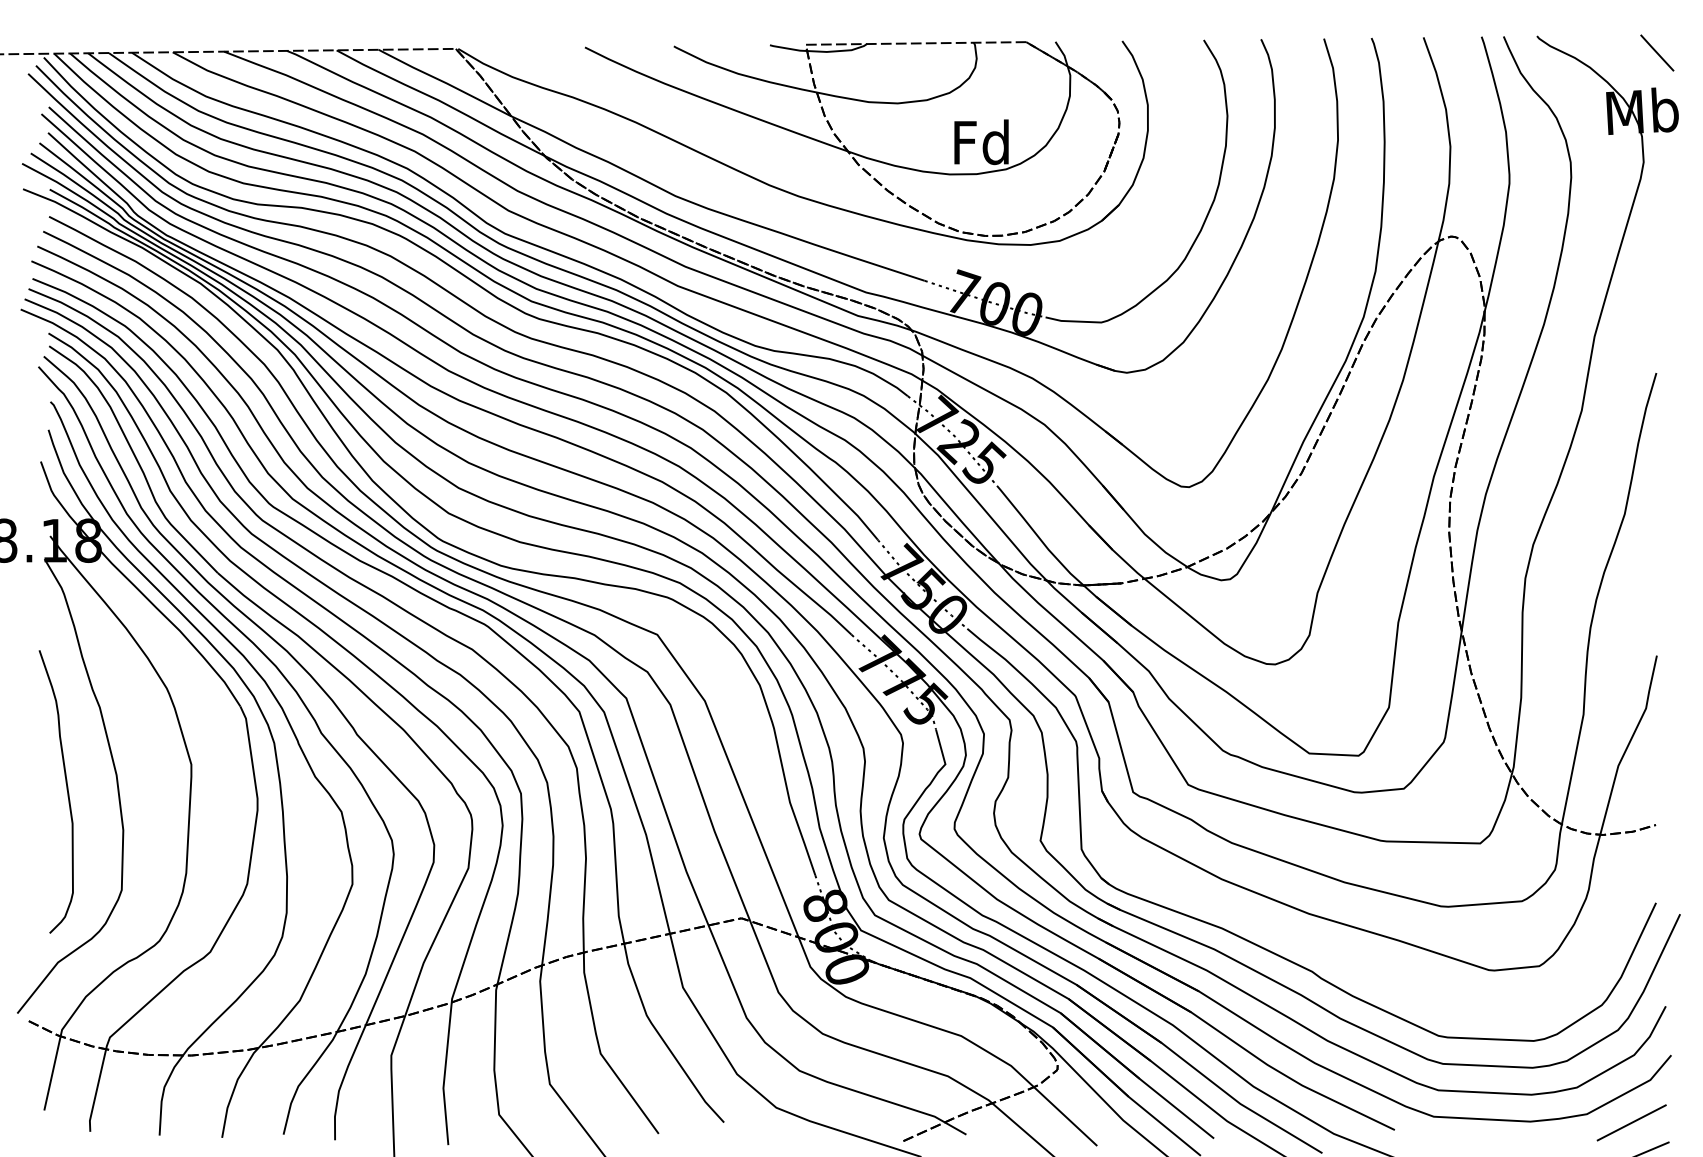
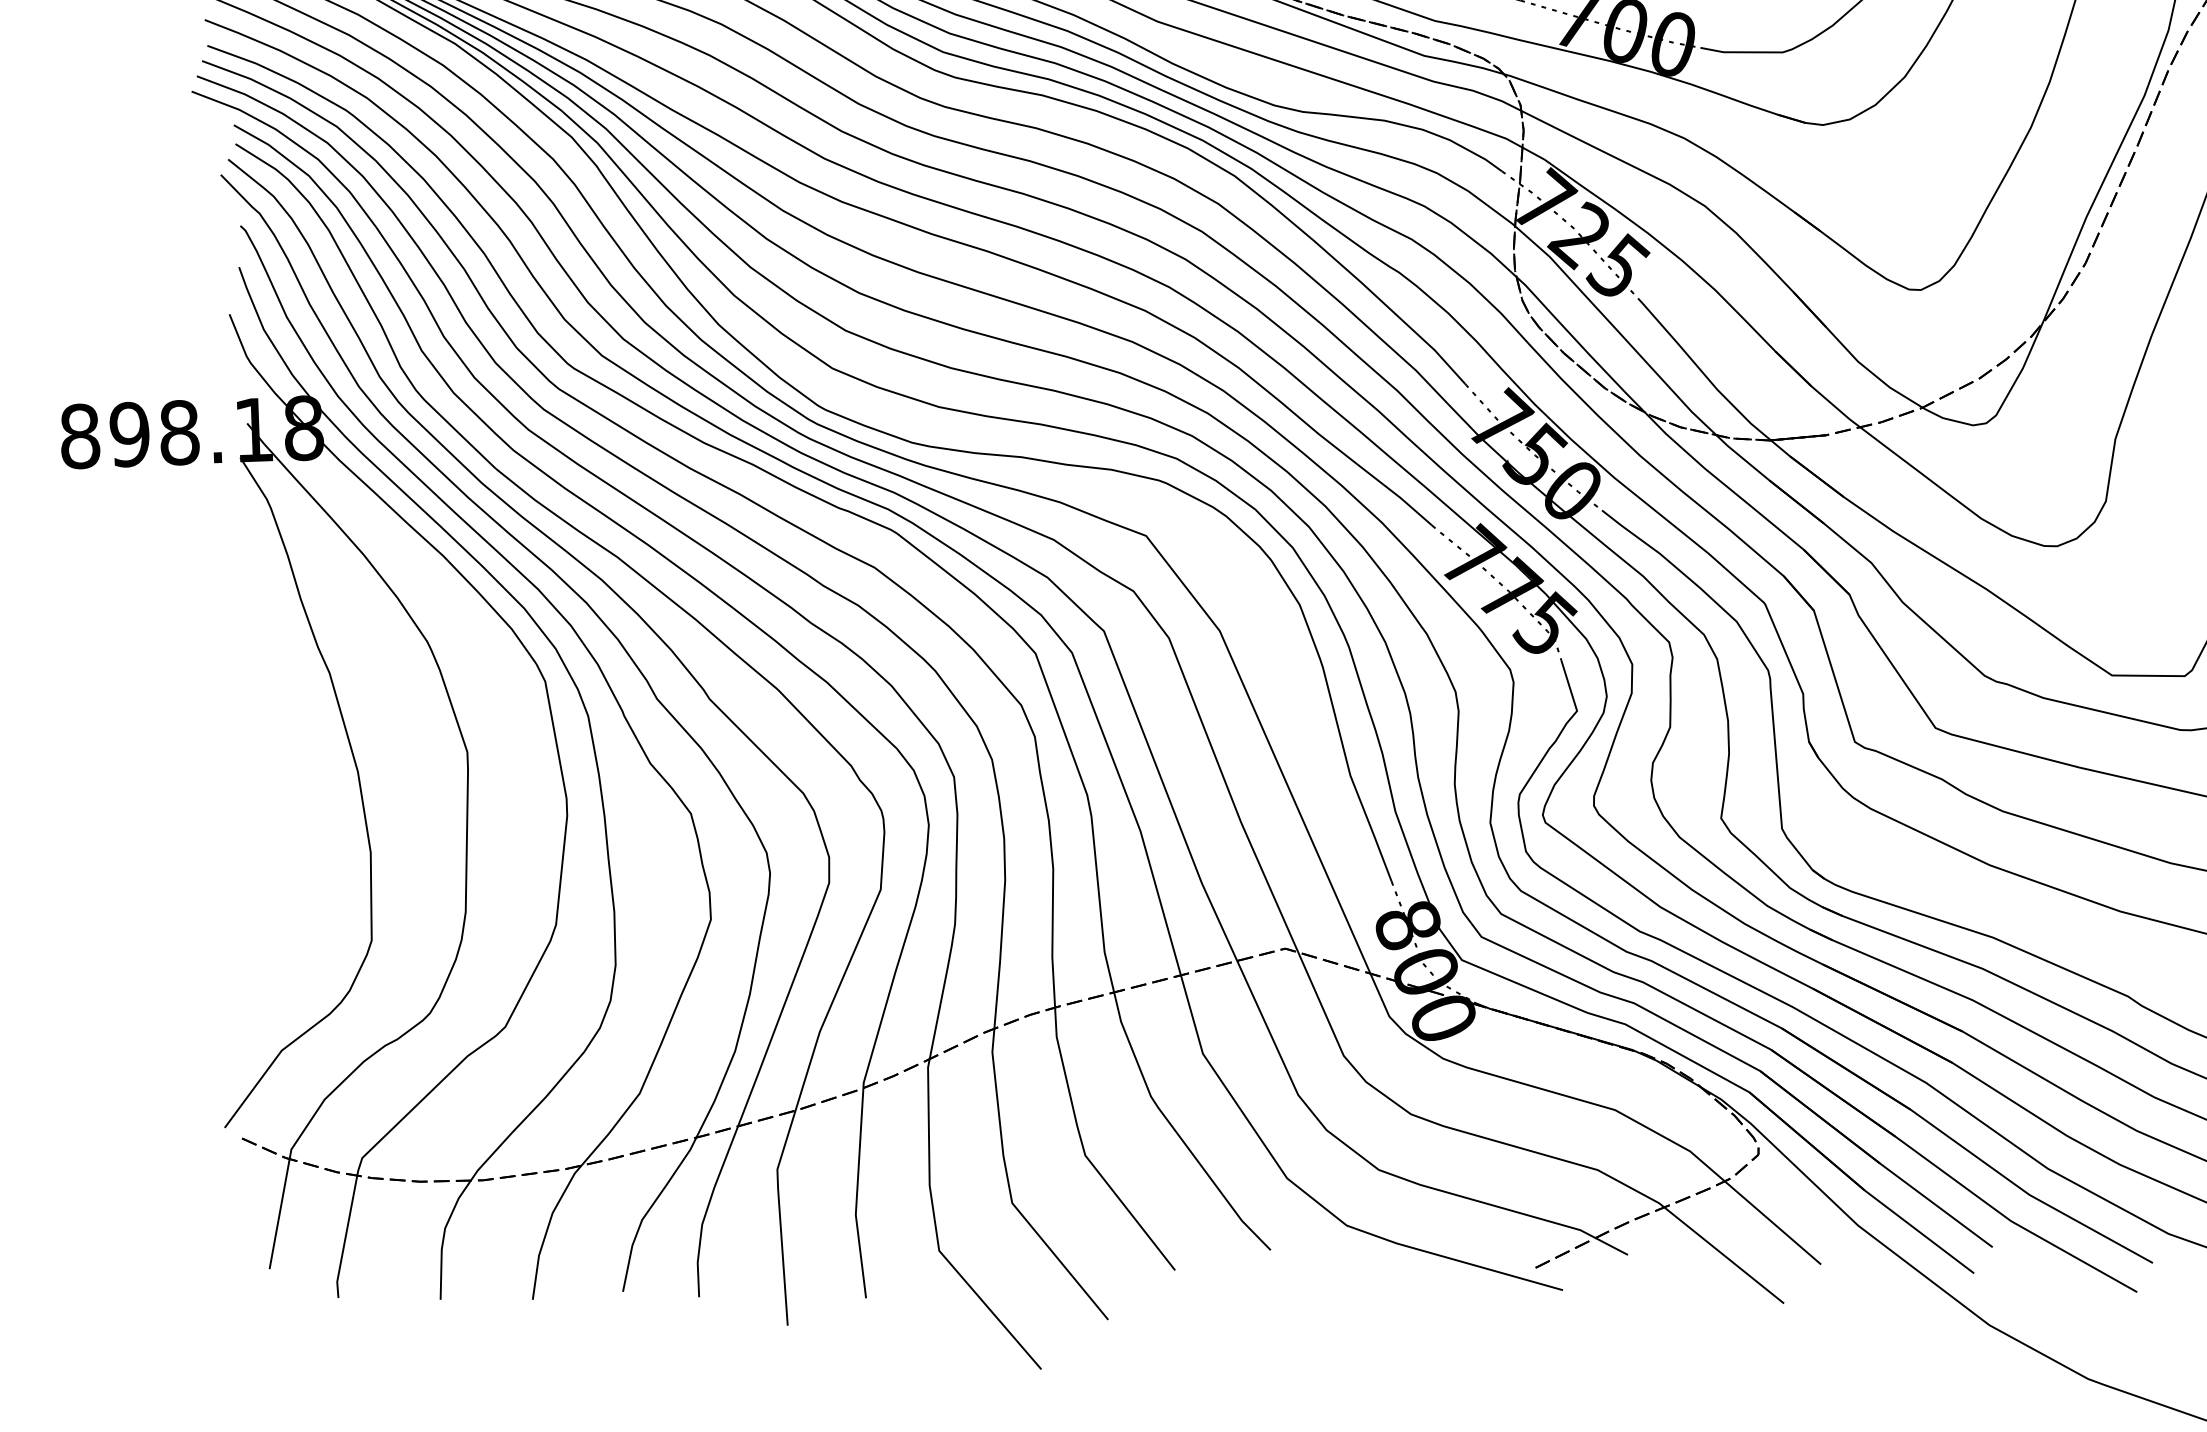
curve: (66, 790) -> (284, 796), removed

